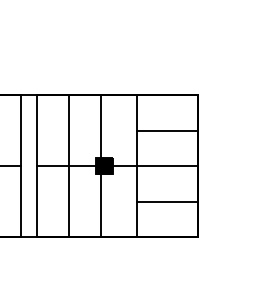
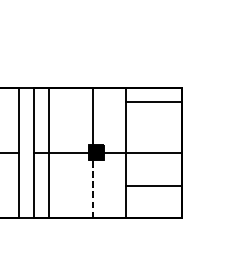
line: (166, 130) -> (153, 101), moved
line: (69, 166) -> (49, 153), moved
line: (101, 205) -> (93, 189), solid -> dashed

